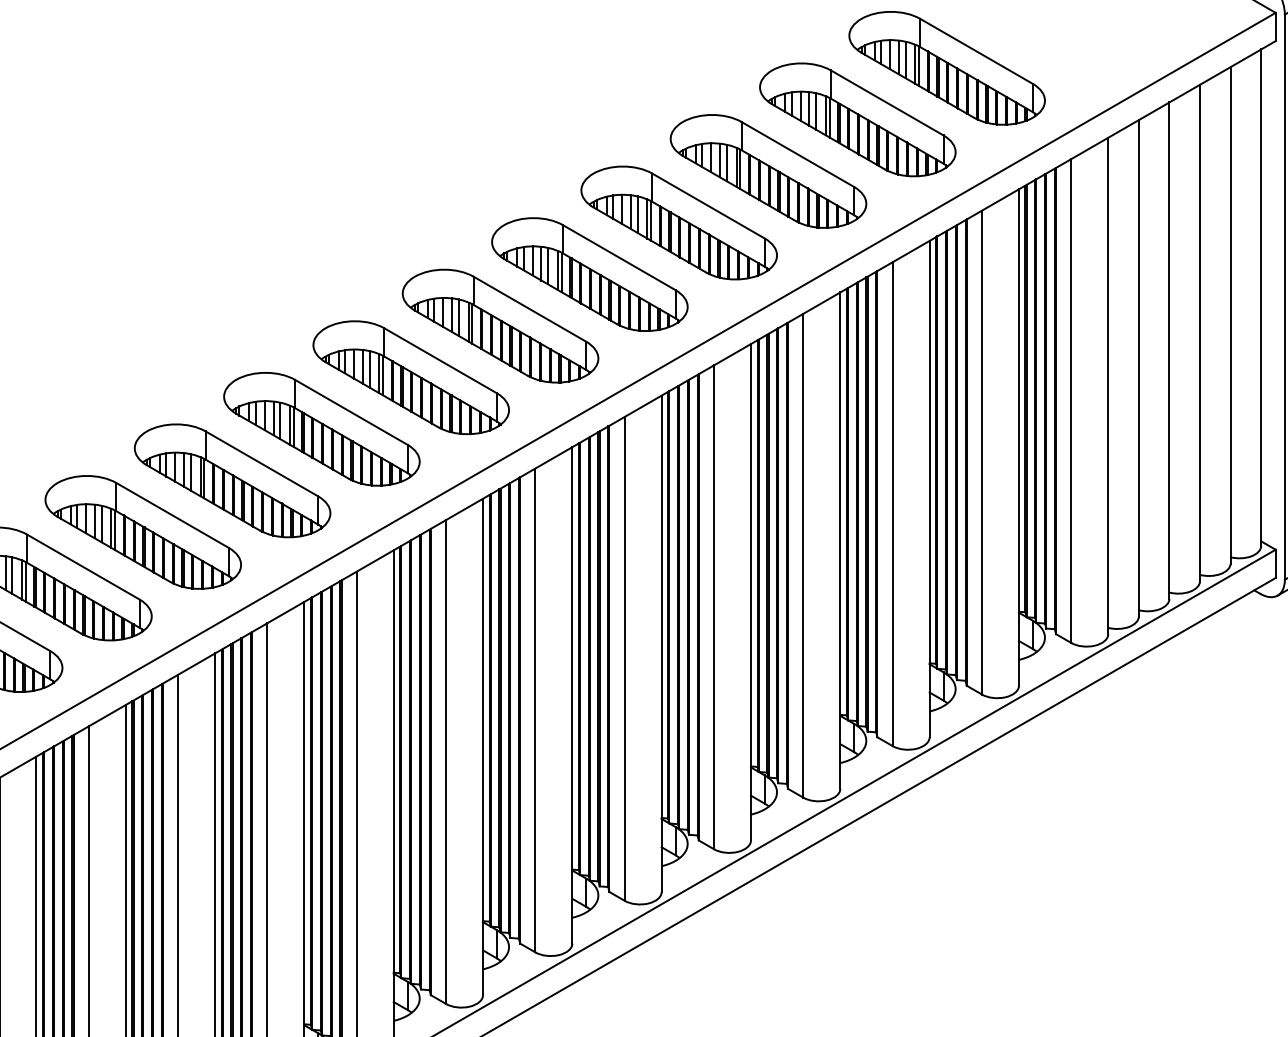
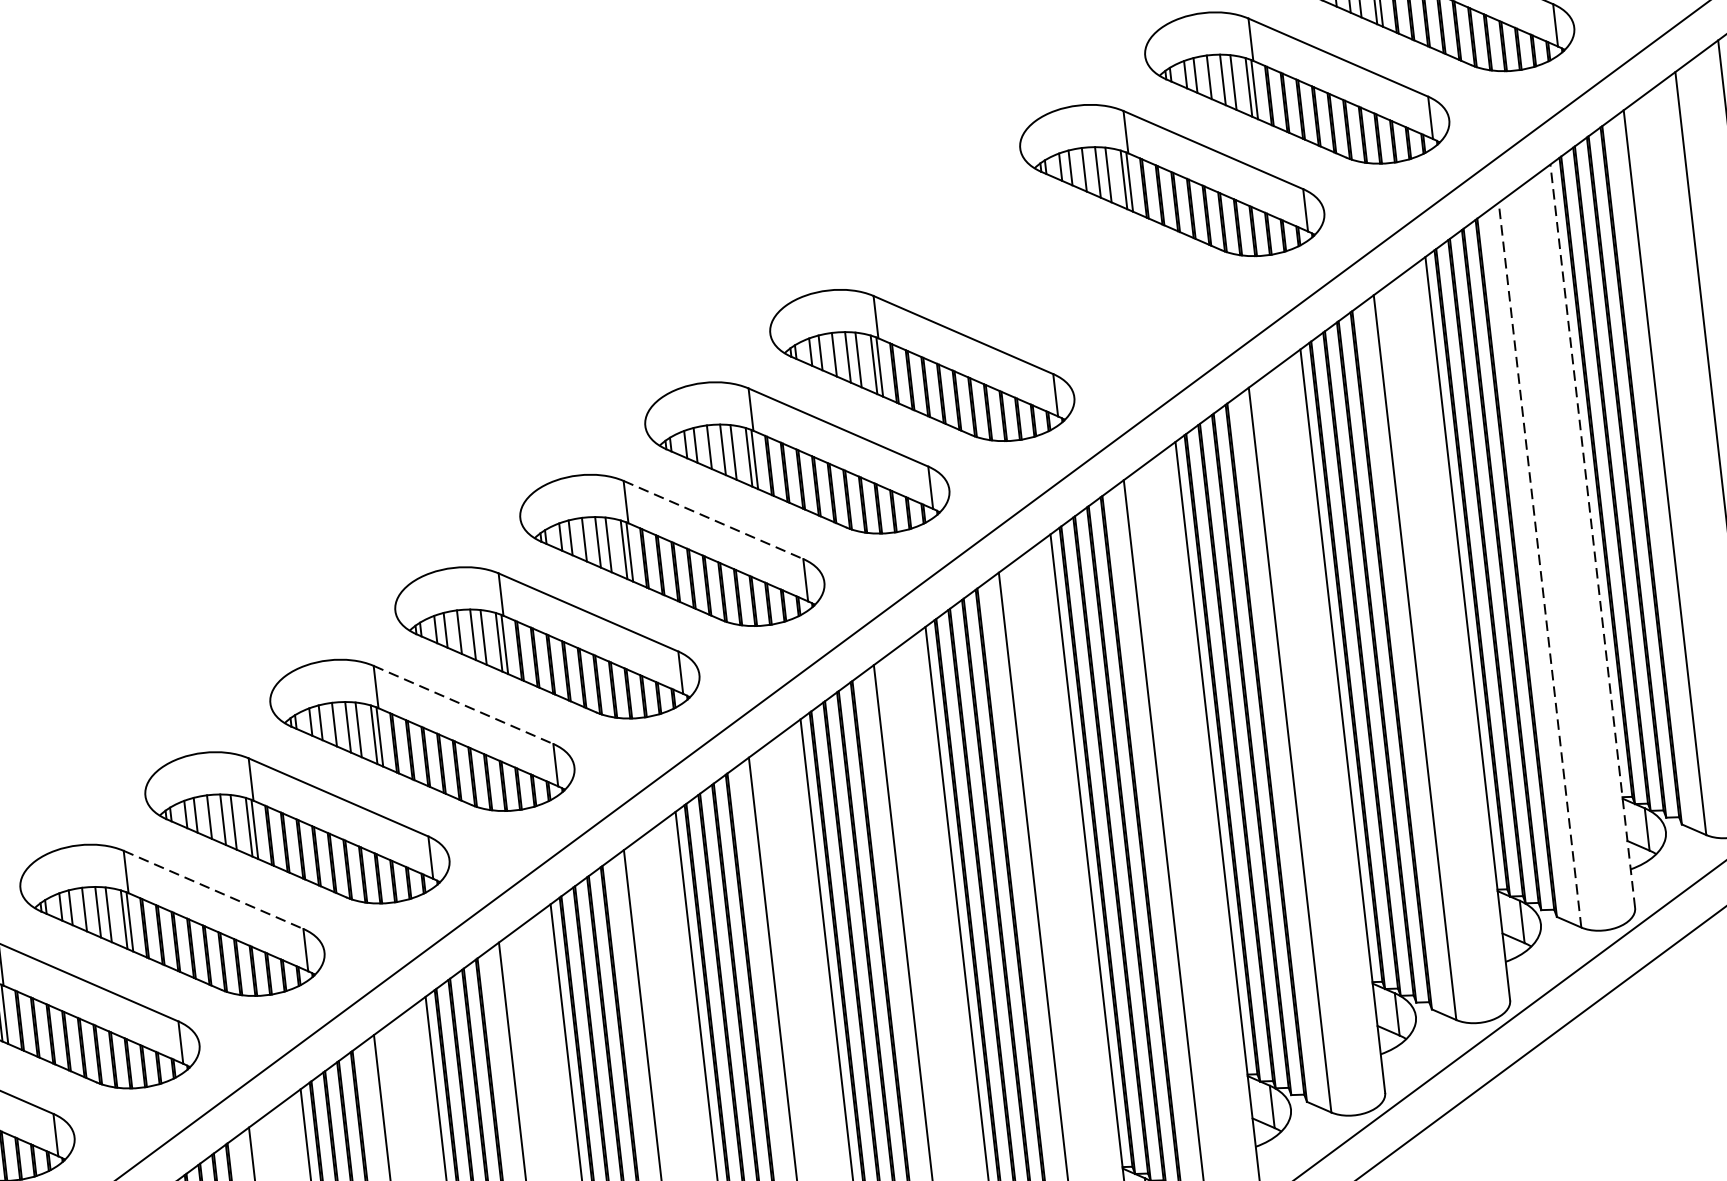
part: (678, 222) -> (1046, 272), removed
line: (440, 360) -> (713, 519), solid -> dashed
line: (1018, 437) -> (1592, 536), solid -> dashed
line: (982, 452) -> (1540, 564), solid -> dashed
line: (261, 463) -> (462, 704), solid -> dashed
line: (83, 567) -> (213, 890), solid -> dashed

